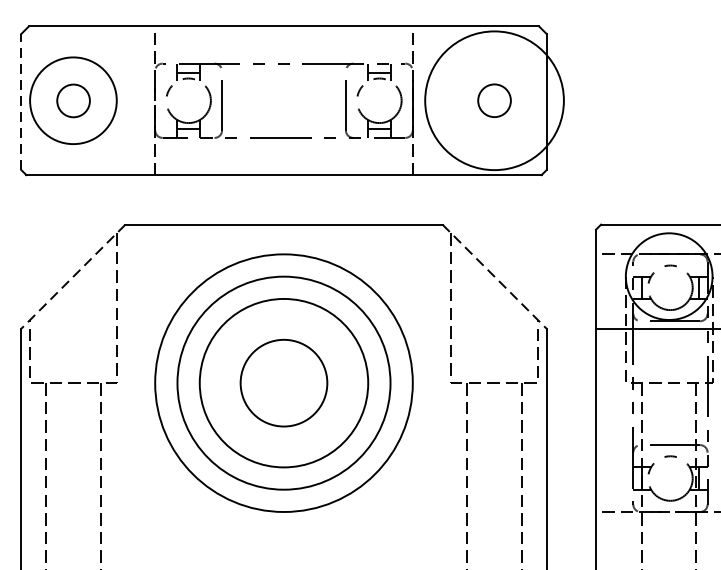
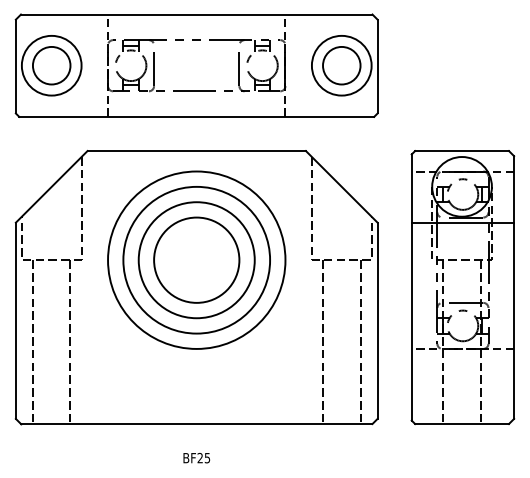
circle: (73, 100) -> (51, 65), size x1.67
circle: (494, 100) -> (341, 65), size x0.62
circle: (494, 100) -> (341, 65), size x1.67
line: (20, 101) -> (15, 66), dashed -> solid
line: (73, 276) -> (51, 186), dashed -> solid
line: (494, 276) -> (341, 186), dashed -> solid
circle: (283, 382) -> (196, 259), size x1.43

